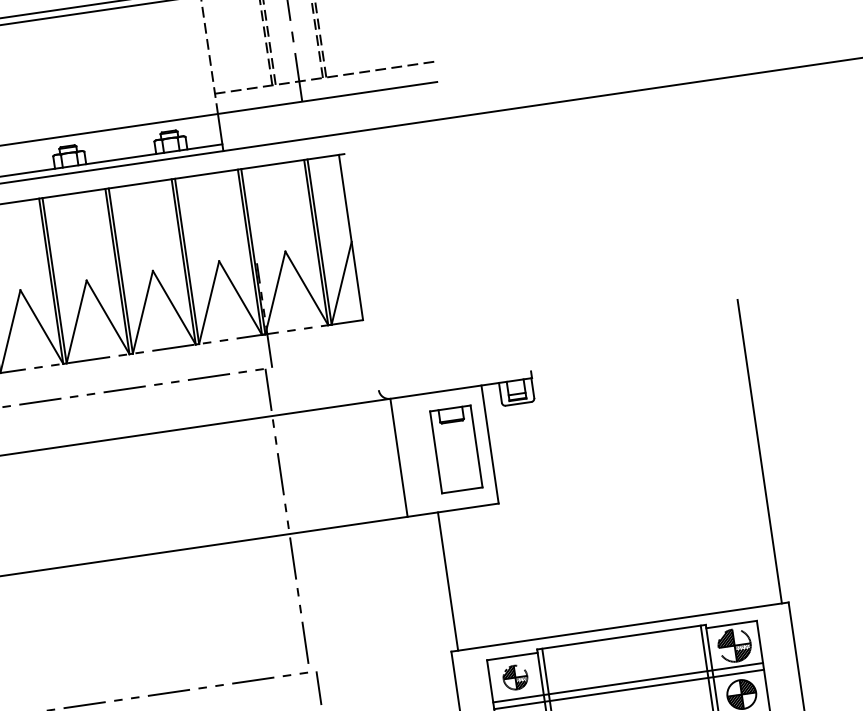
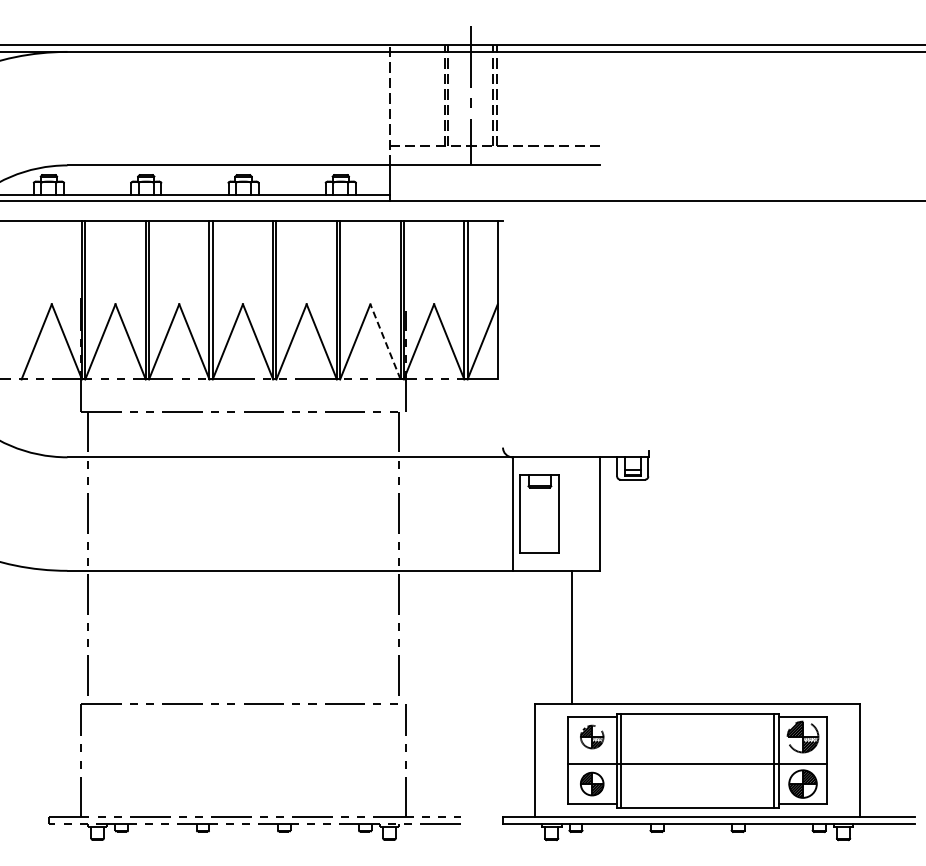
line: (240, 297) -> (385, 341), solid -> dashed
part: (455, 448) -> (539, 513), moved
line: (759, 451) -> (853, 557), removed
line: (447, 580) -> (571, 636), moved
line: (628, 682) -> (697, 757), removed

